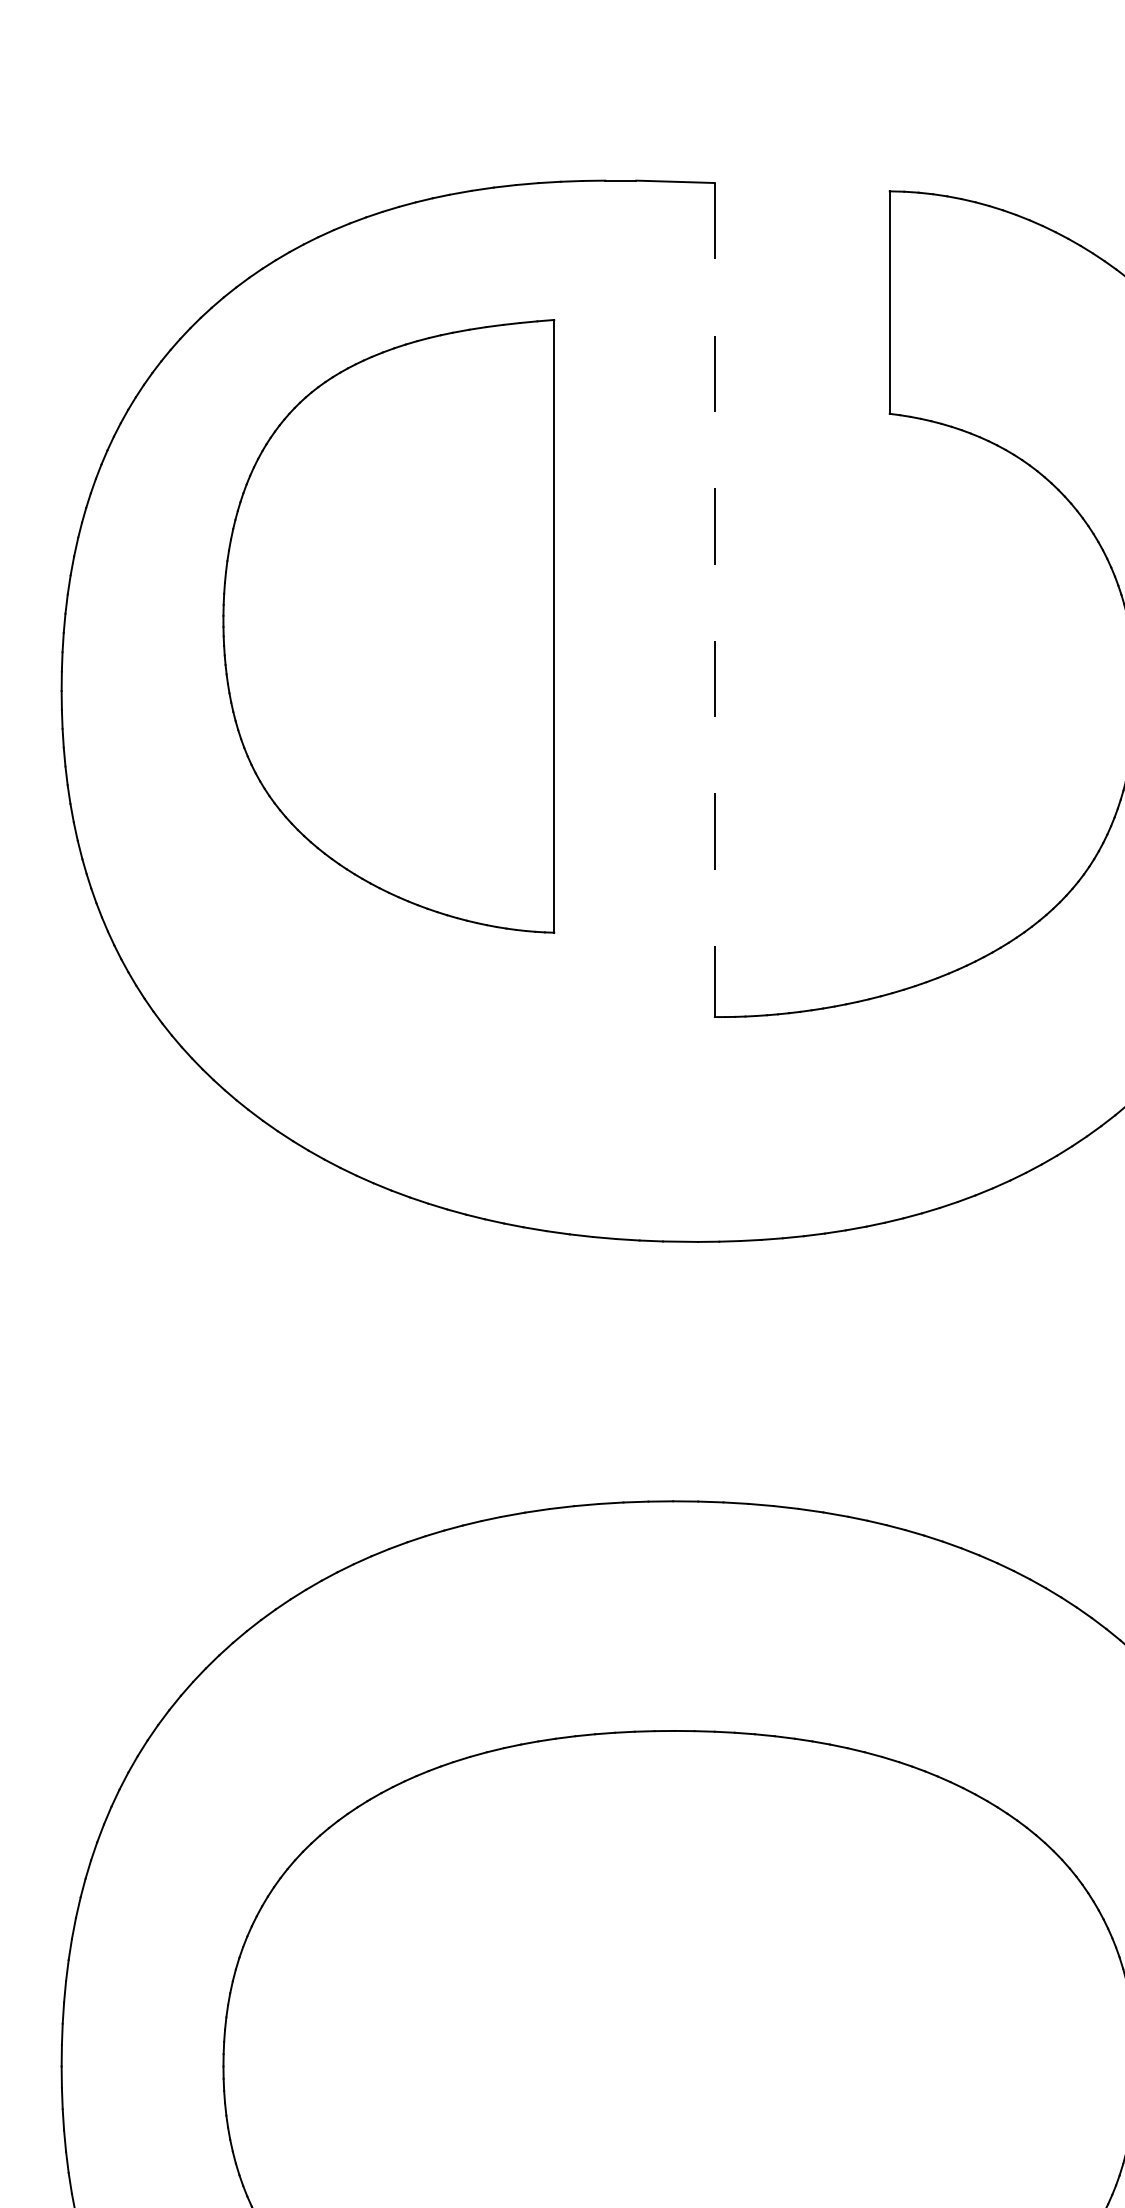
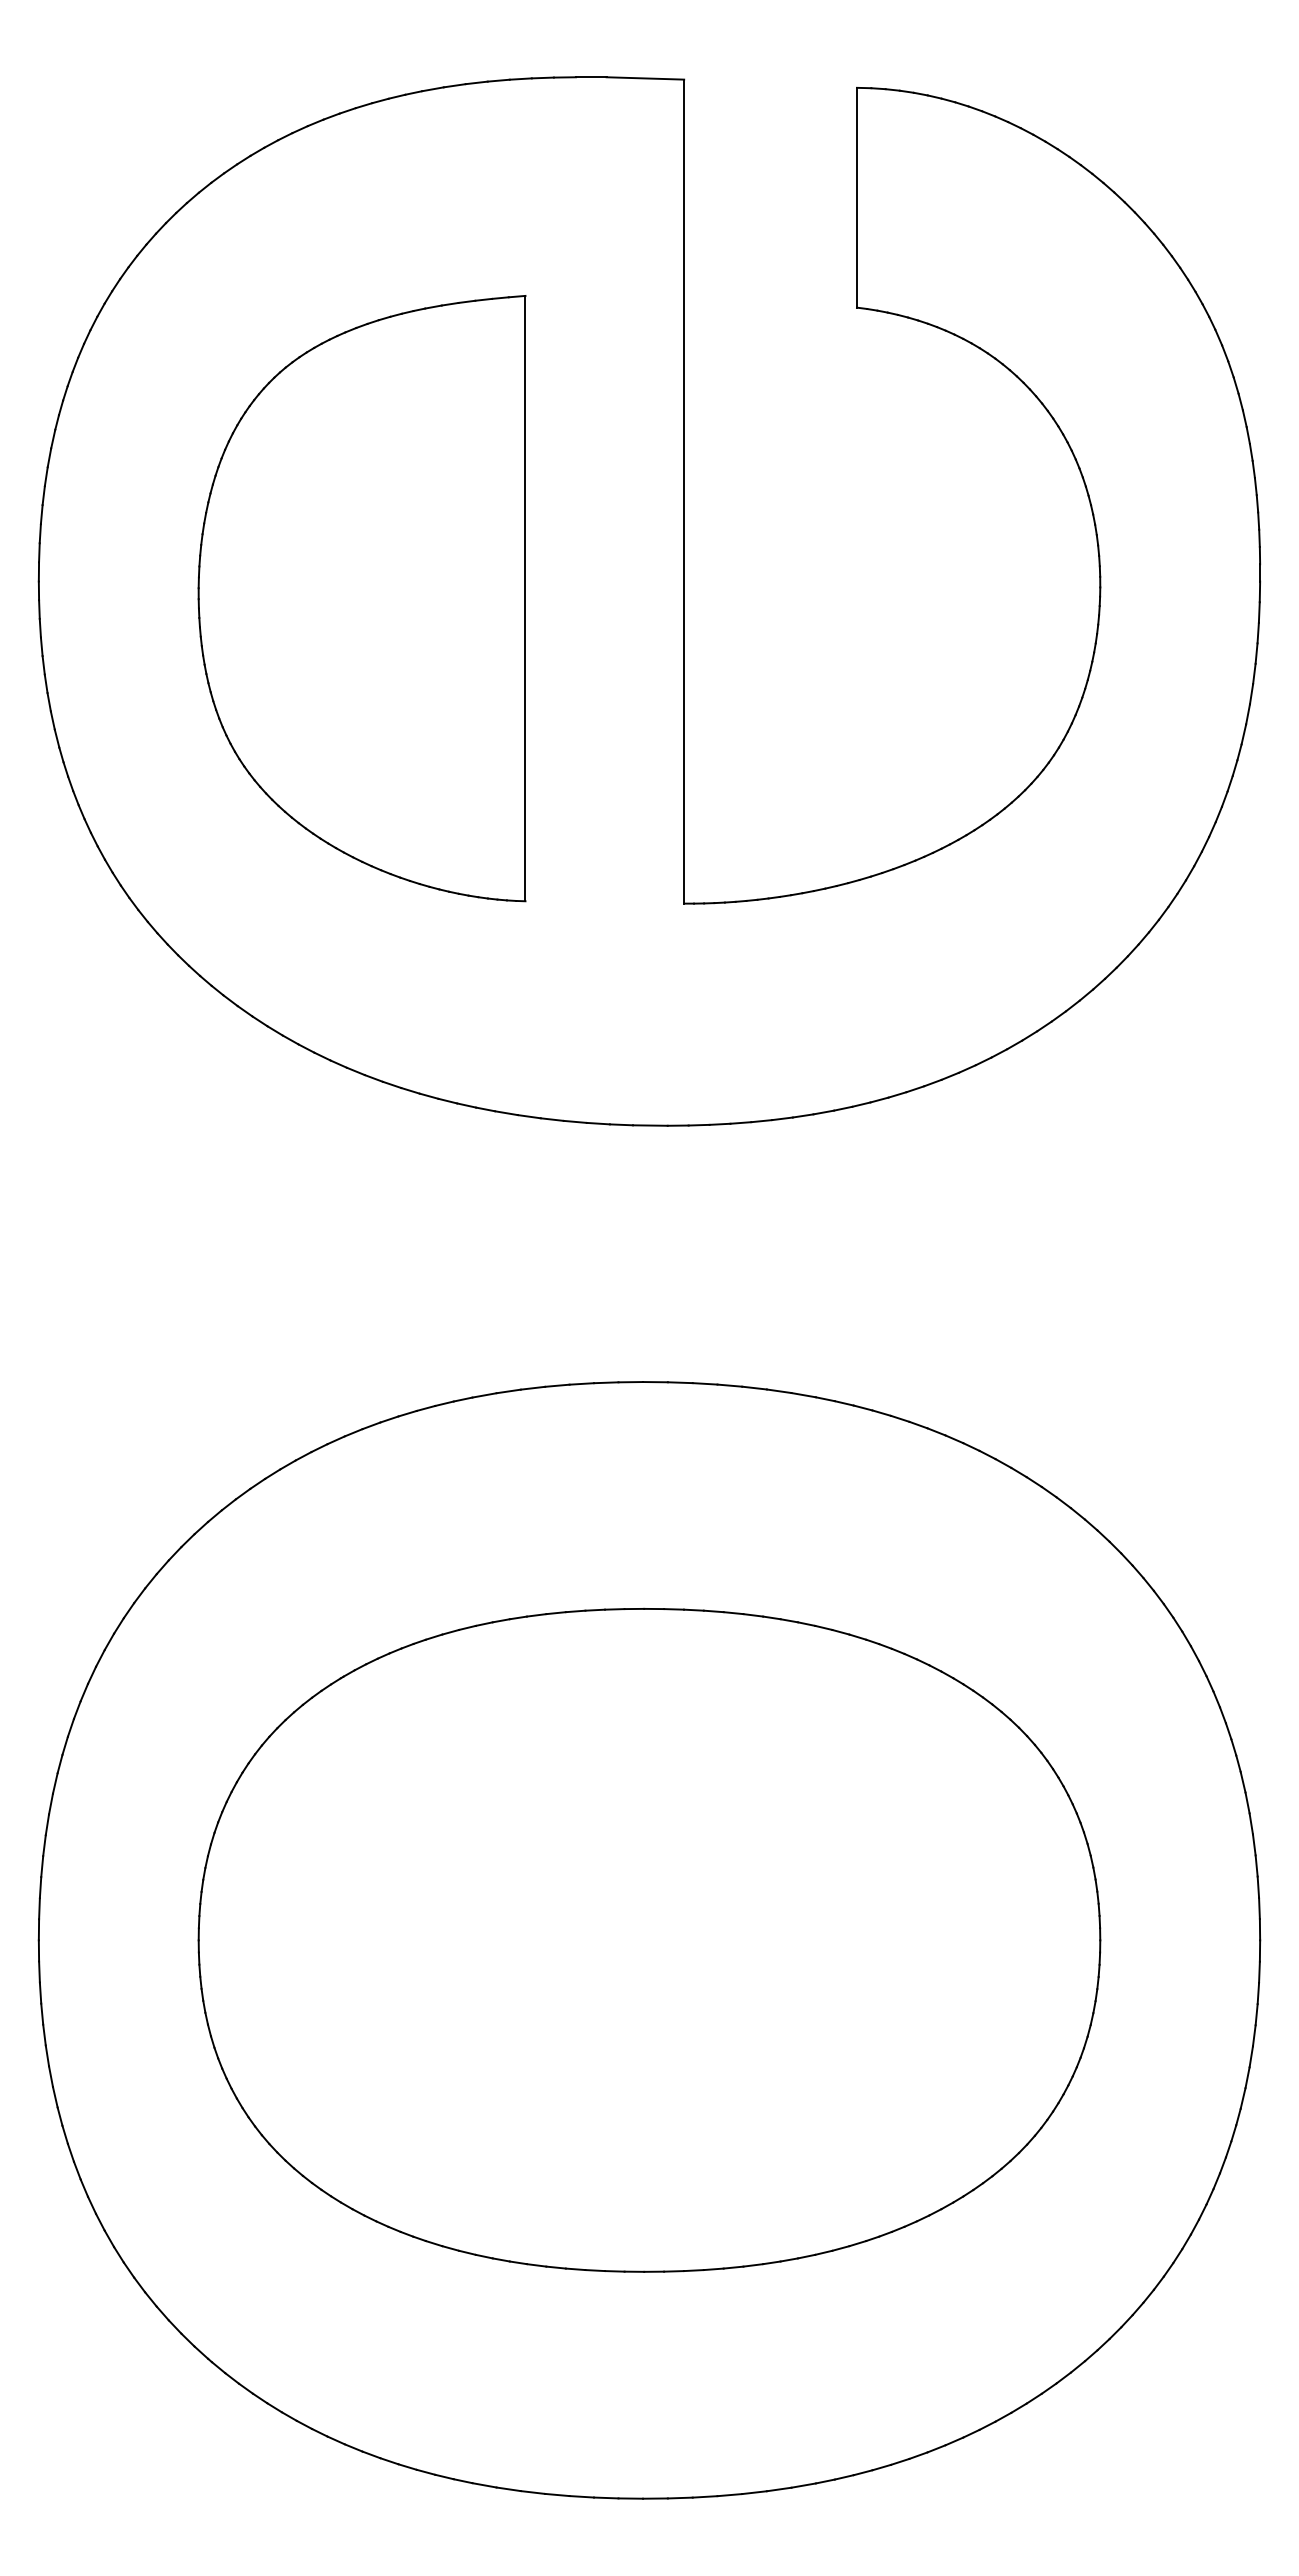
line: (715, 599) -> (684, 491), dashed -> solid
part: (388, 626) -> (361, 598), moved

